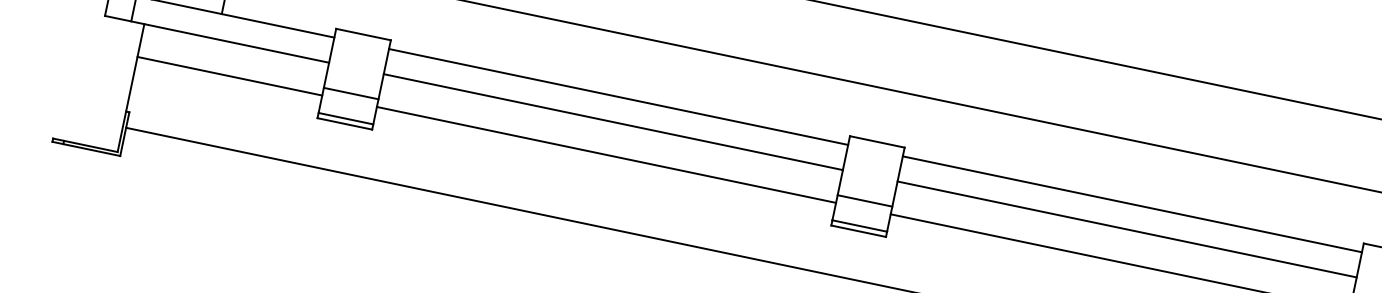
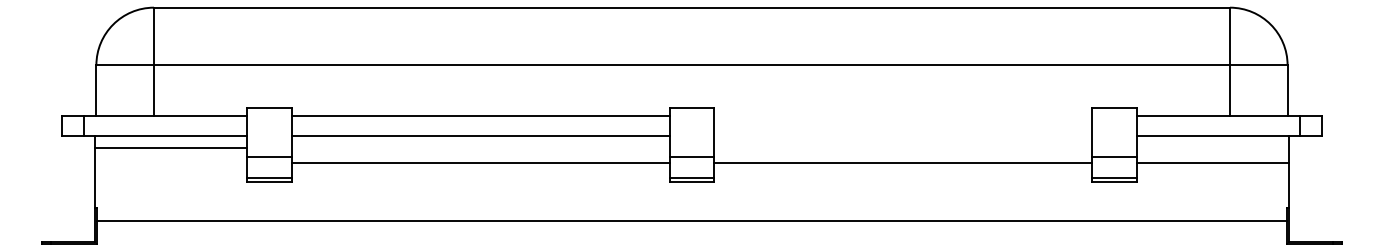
line: (229, 76) -> (170, 148), moved
line: (1132, 204) -> (903, 115), removed
line: (1127, 229) -> (903, 136), removed

